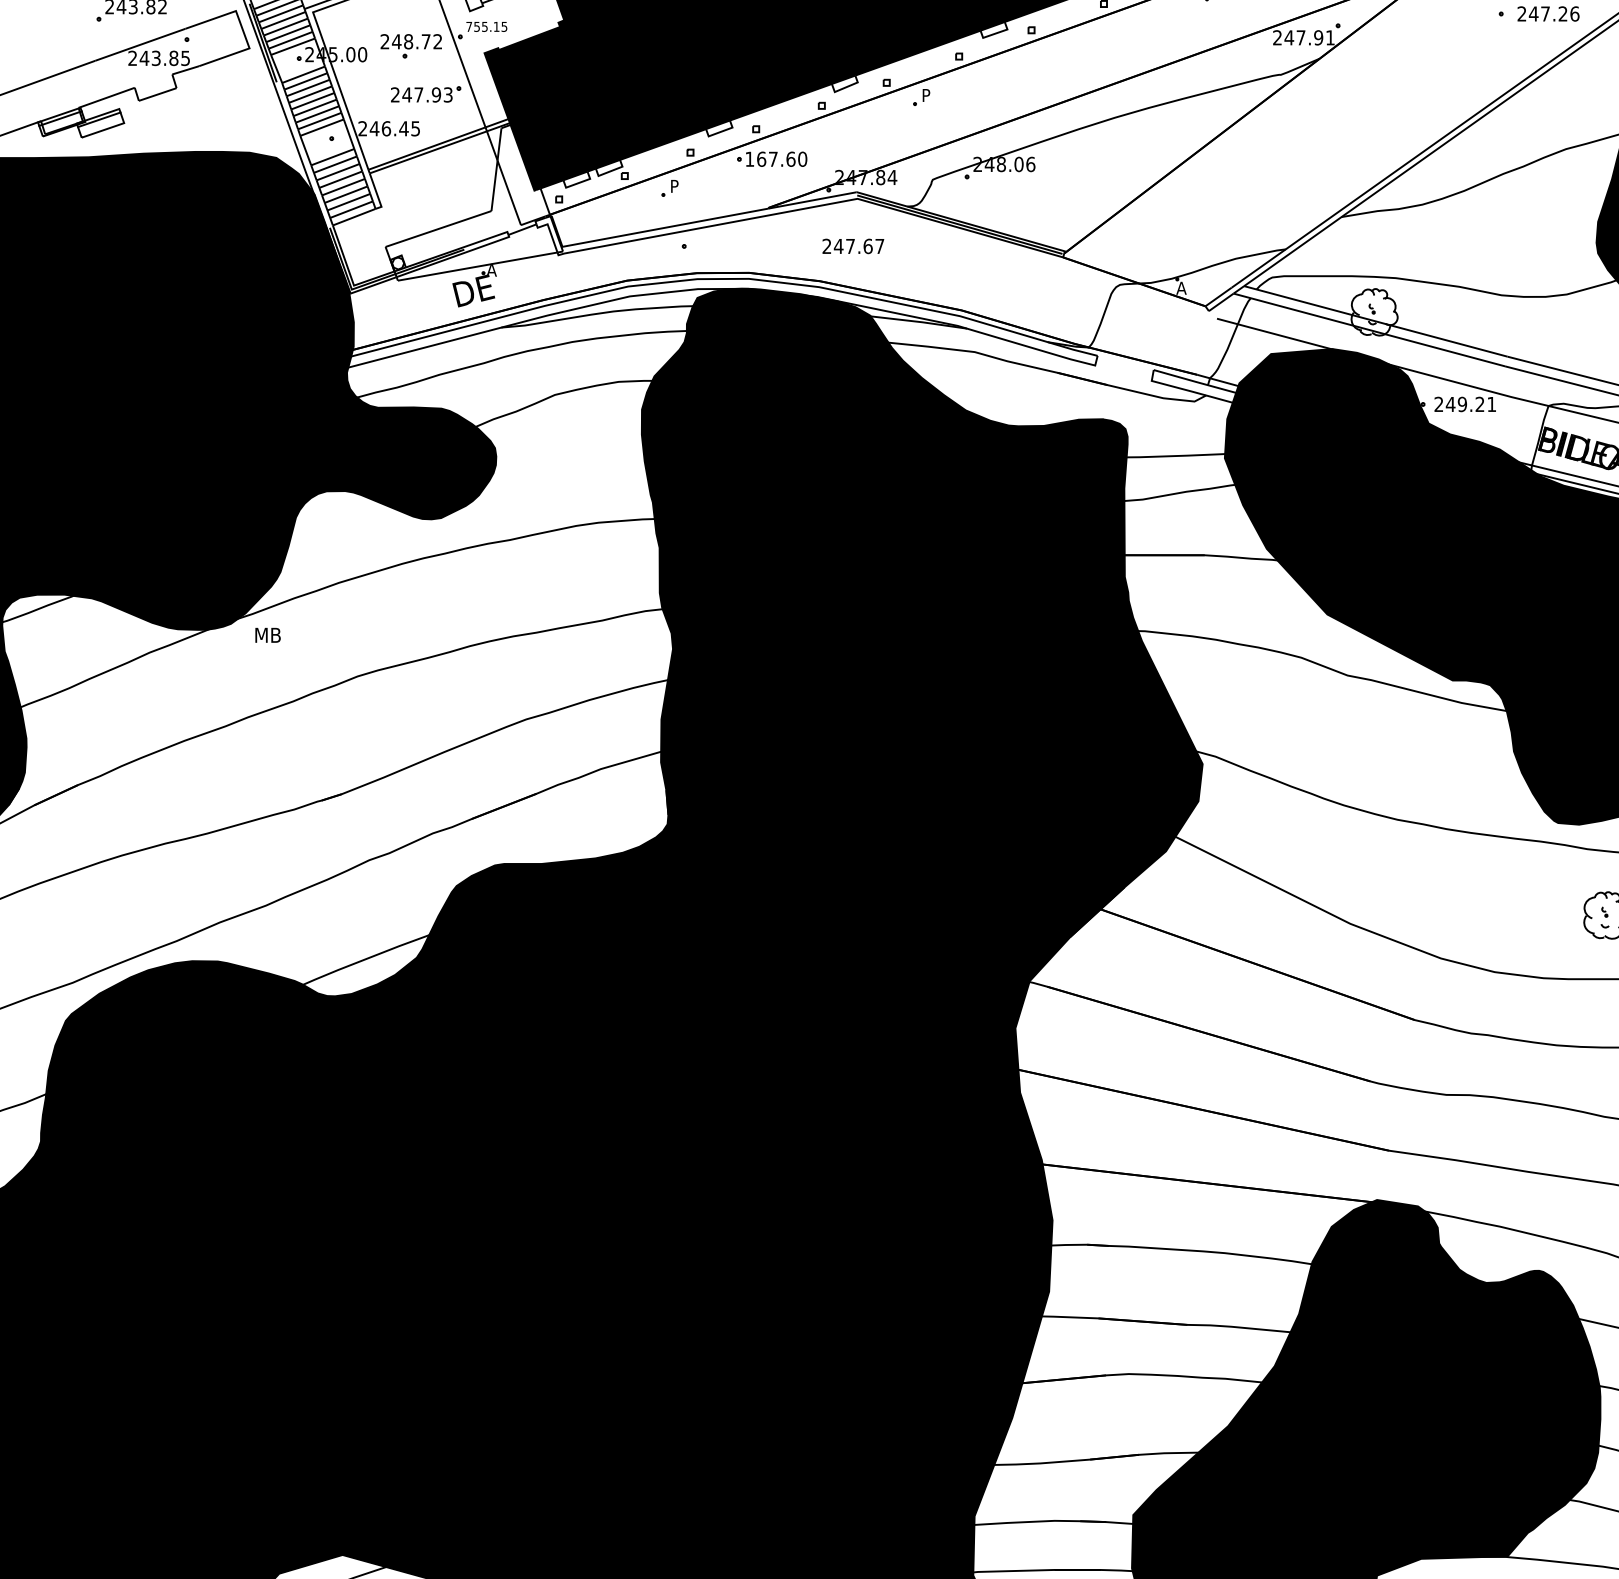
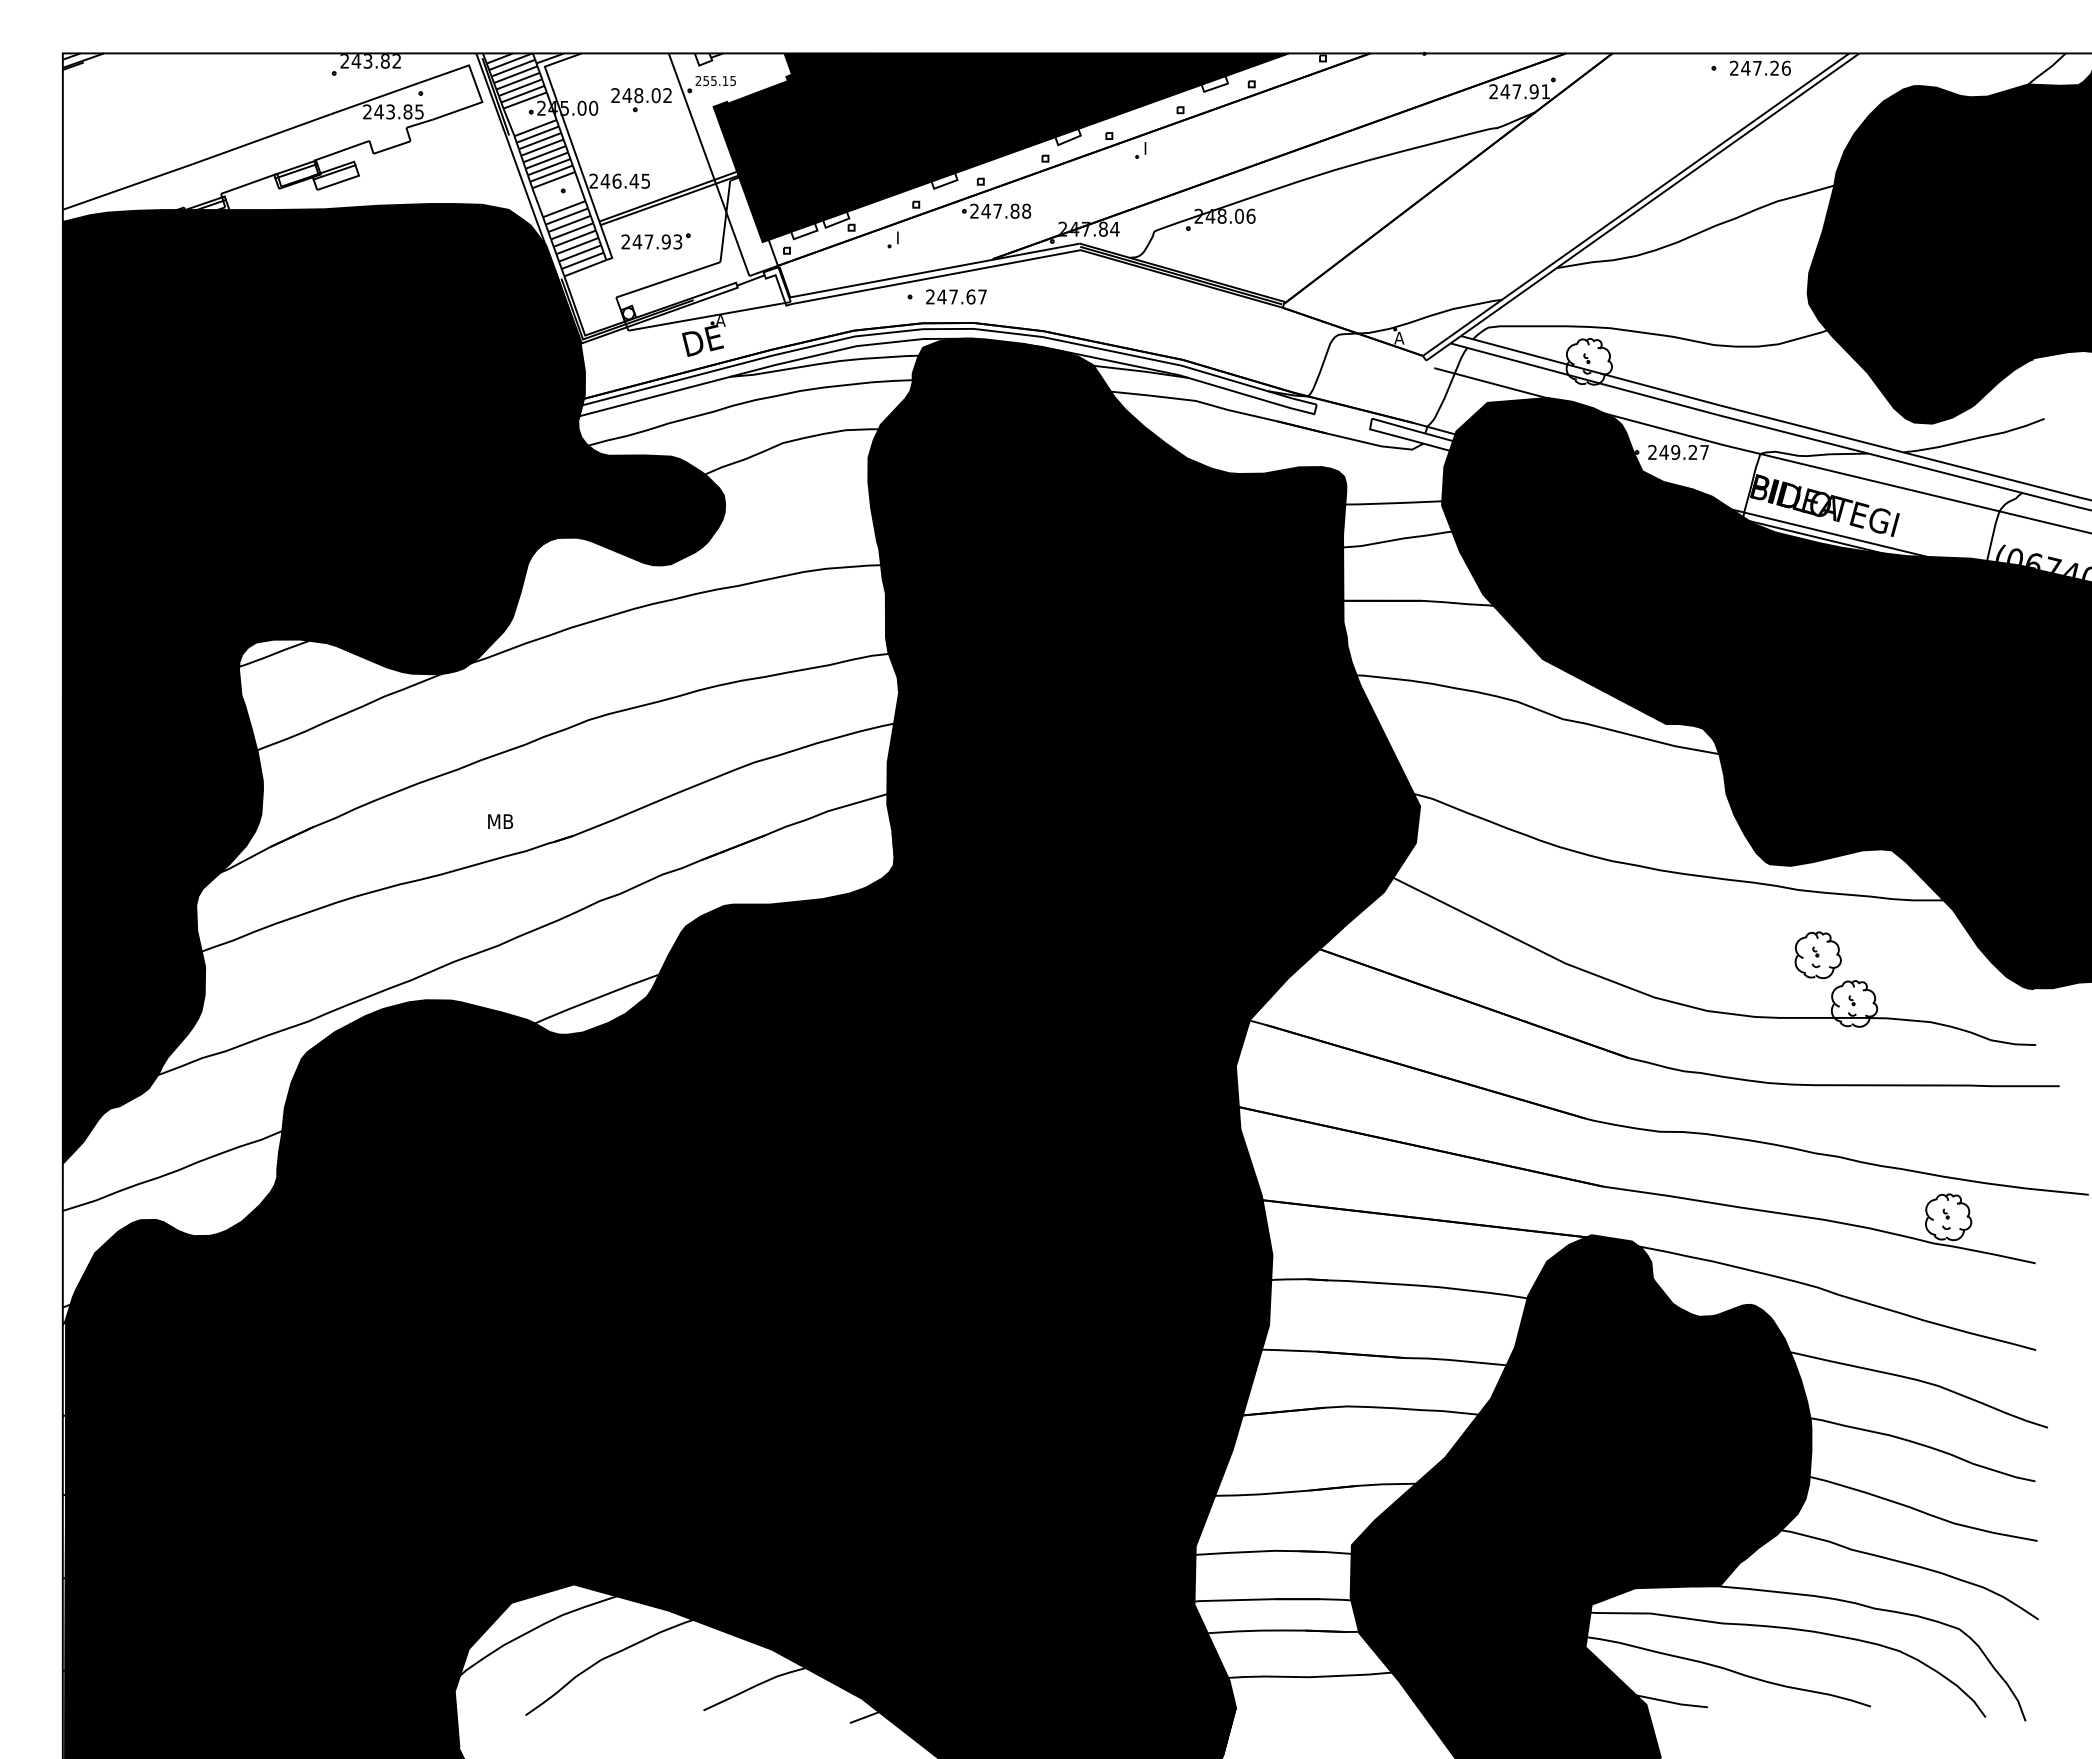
text: (469, 26) -> (698, 80), 755.15 -> 255.15
text: (425, 41) -> (655, 95), 248.72 -> 248.02
text: (927, 92) -> (1149, 145), P -> I
part: (425, 94) -> (655, 241), moved
text: (776, 158) -> (1000, 210), 167.60 -> 247.88
text: (675, 183) -> (901, 235), P -> I
text: (853, 245) -> (956, 296), moved
text: (1491, 404) -> (1704, 452), 249.21 -> 249.27
text: (267, 635) -> (500, 821), moved

